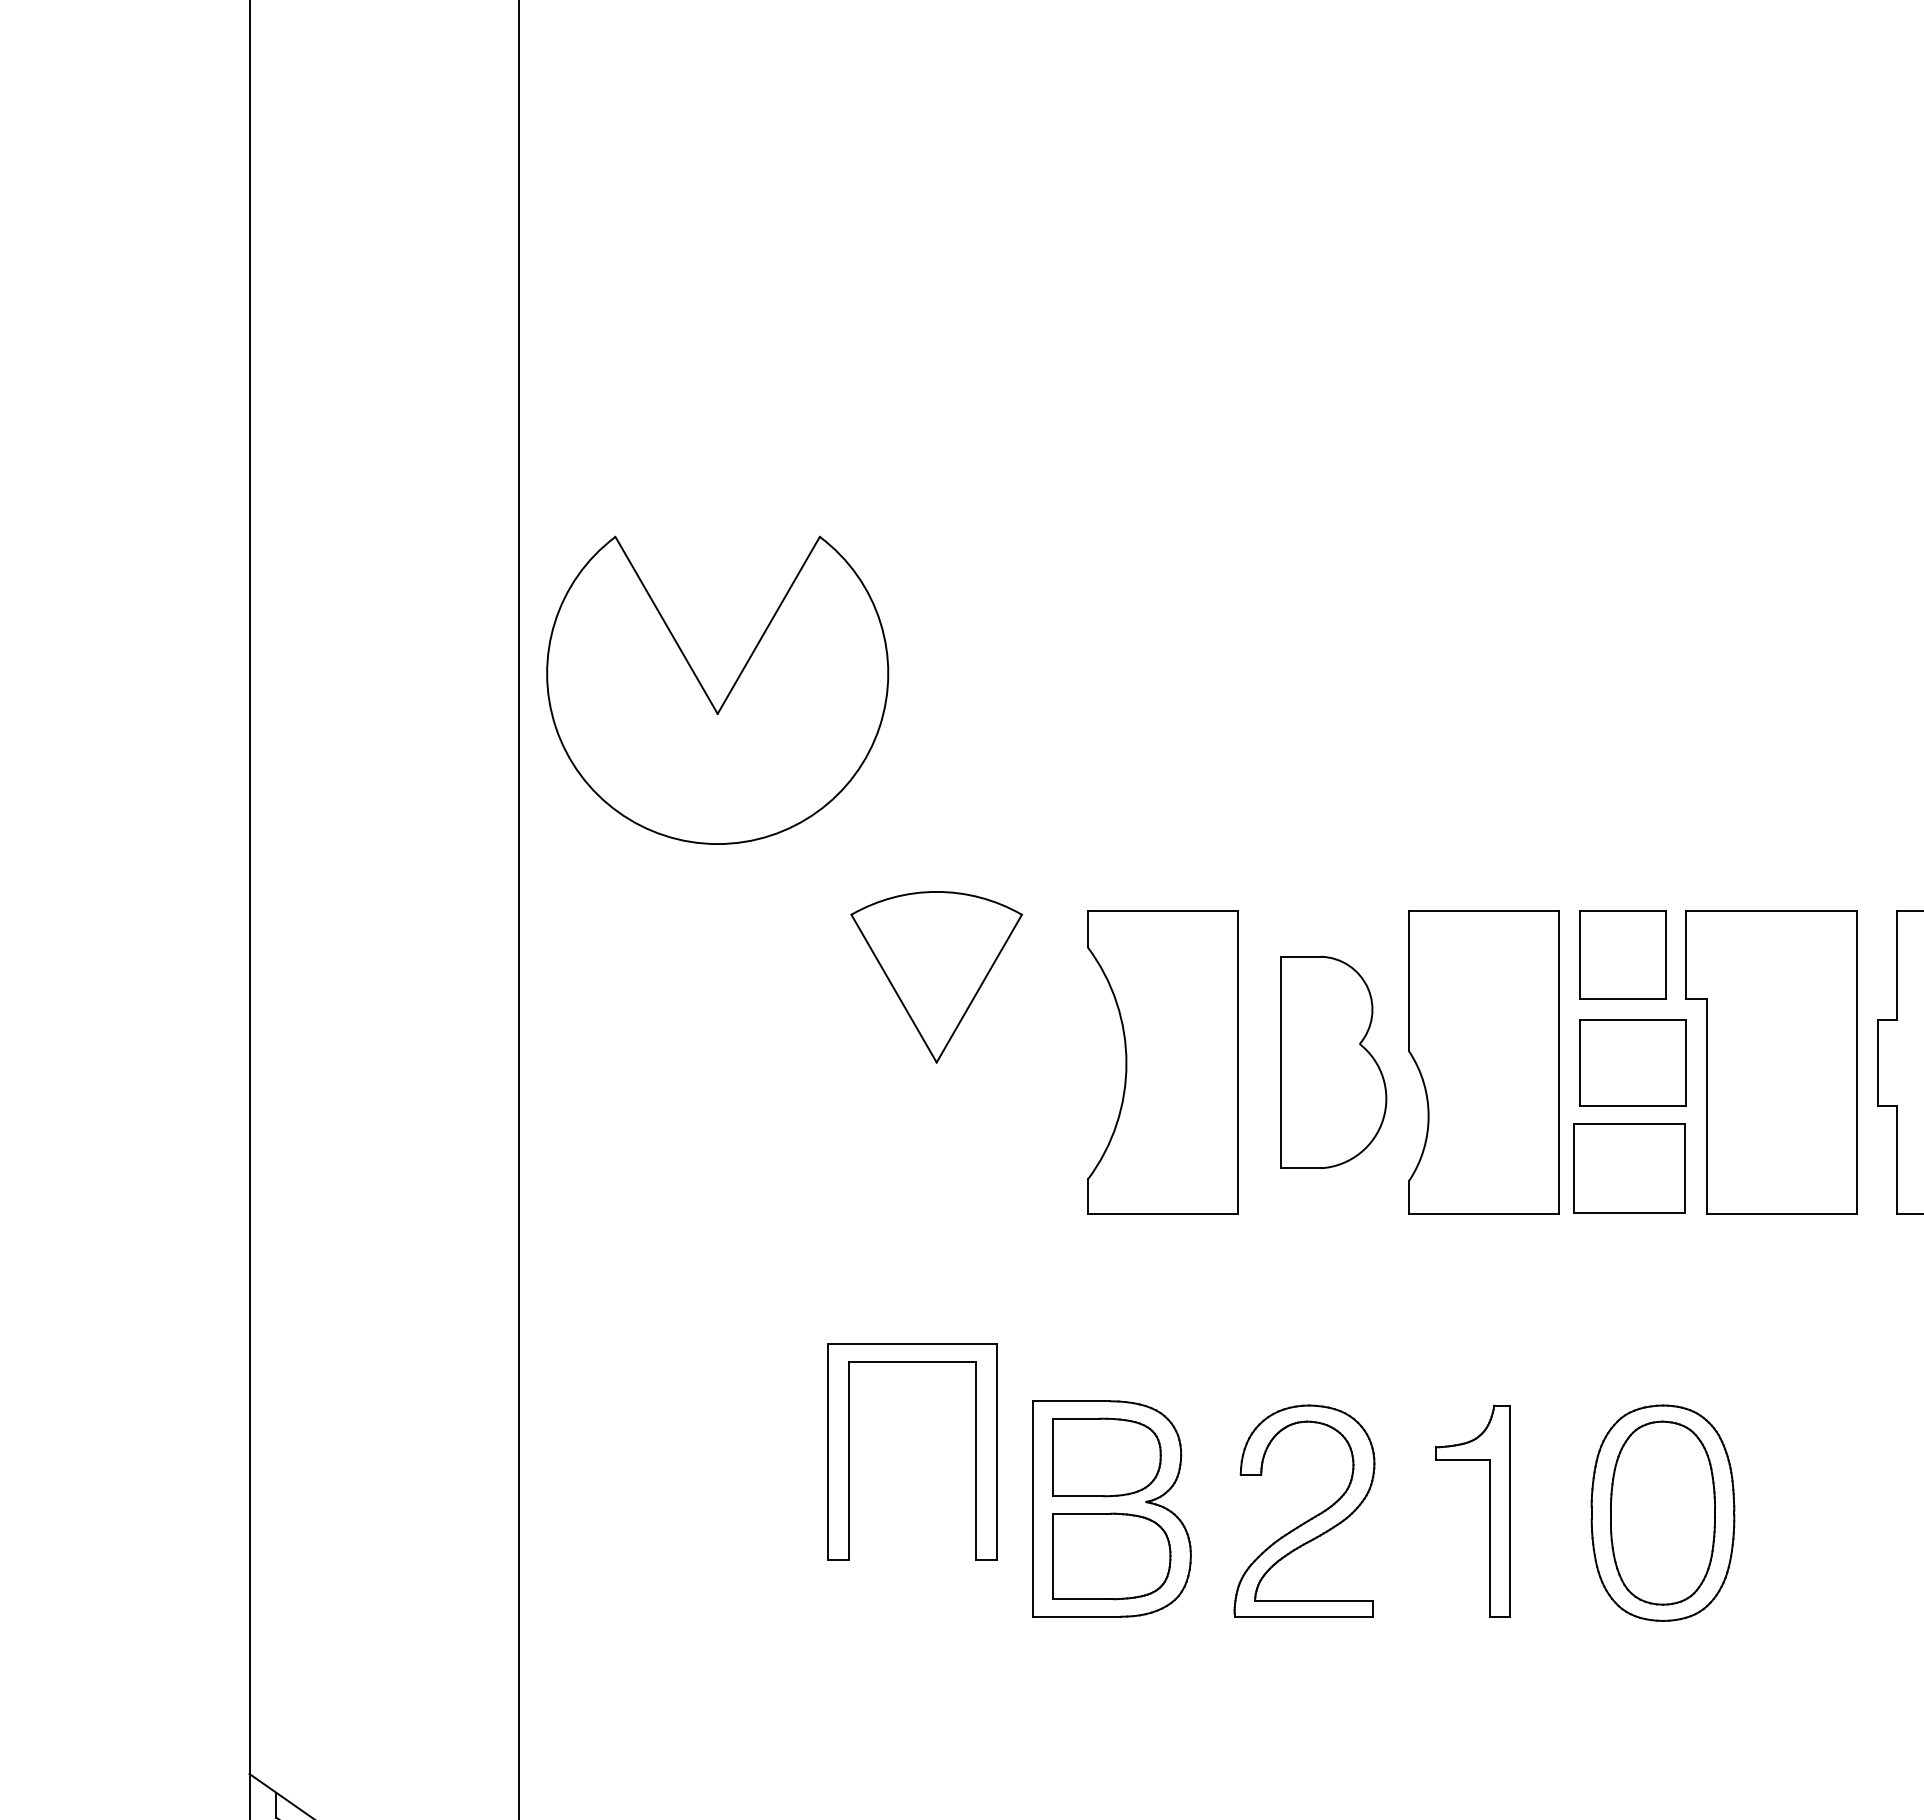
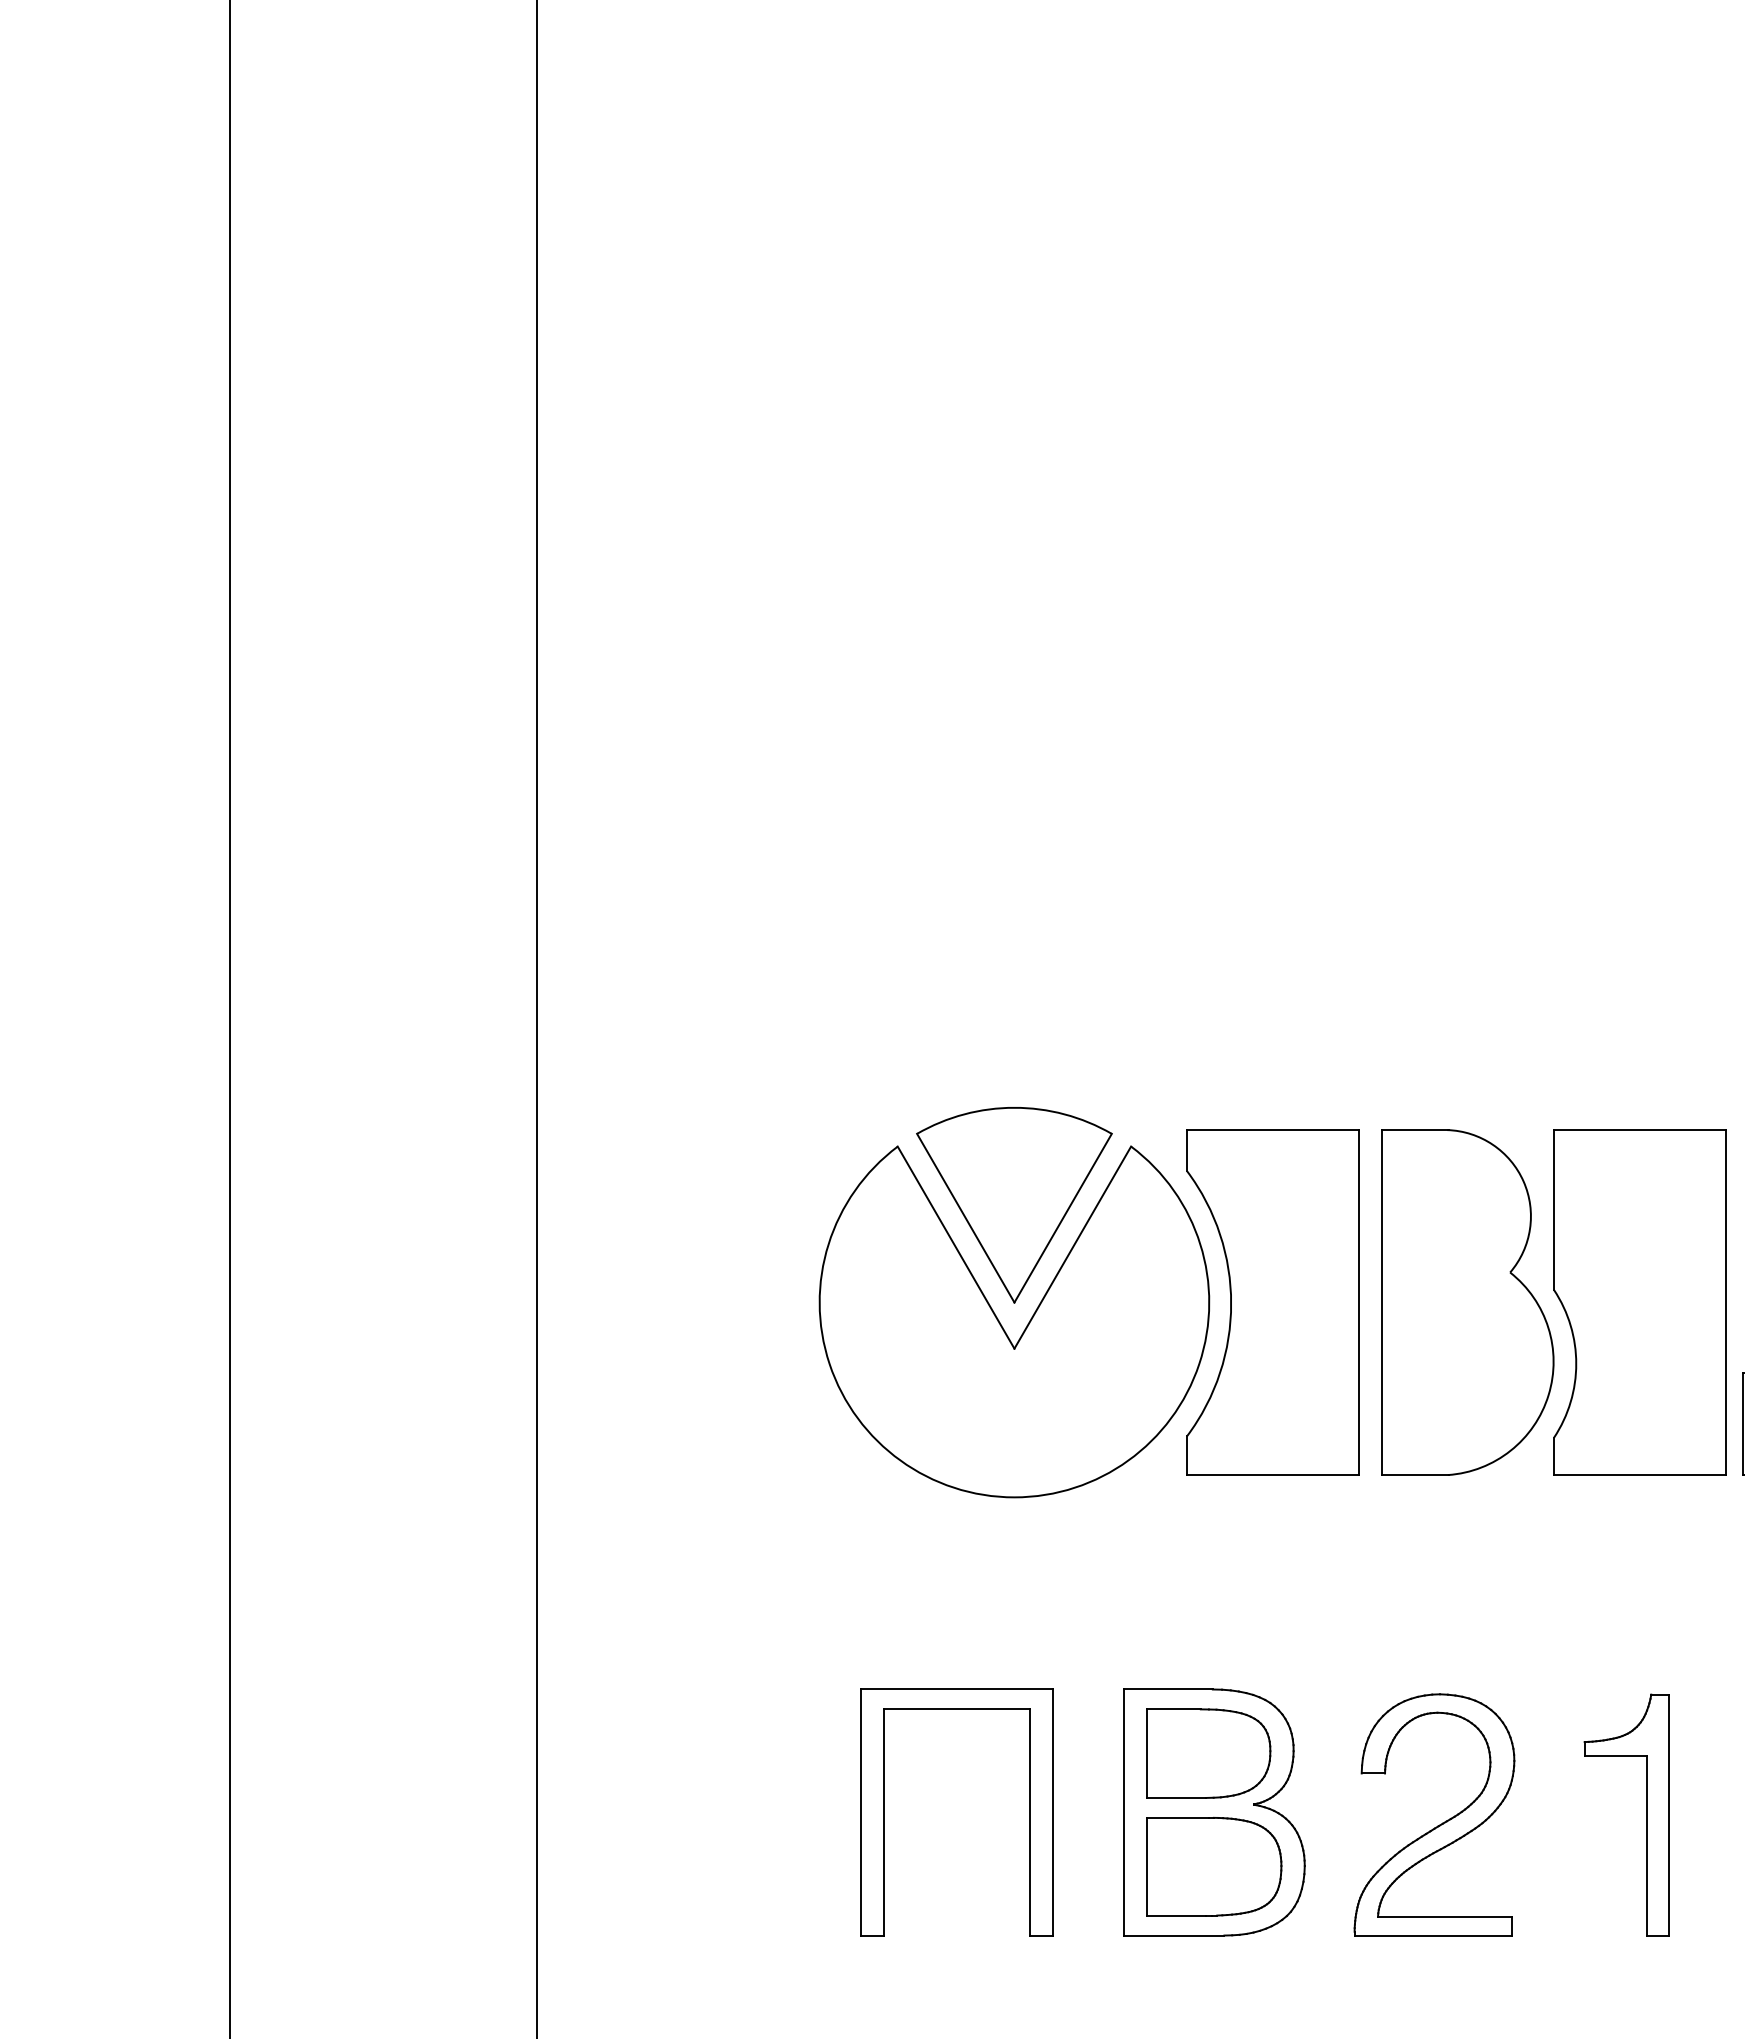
part: (708, 695) -> (1003, 1327), moved
part: (1333, 1062) -> (1467, 1302), size x1.43
part: (849, 1451) -> (885, 1811), moved

